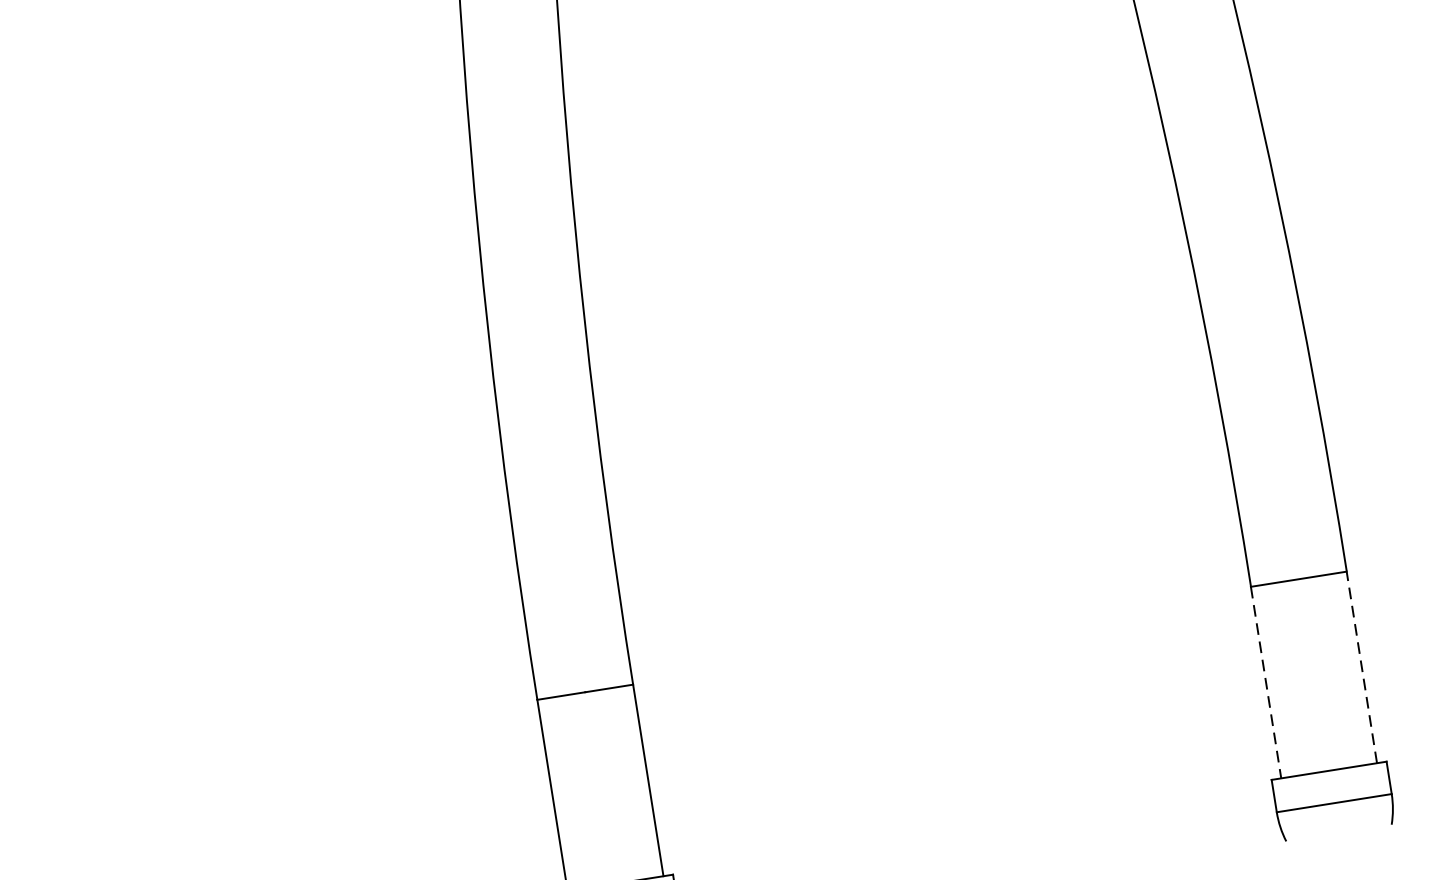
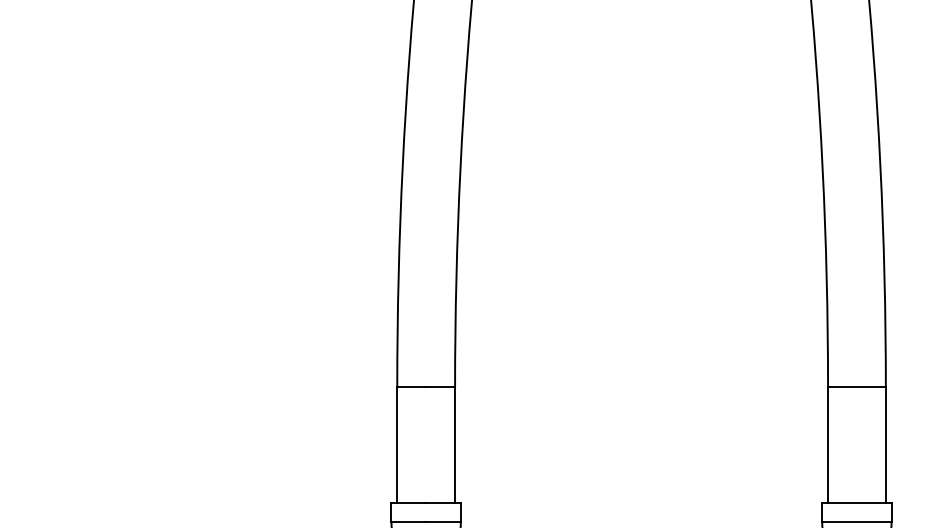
line: (1361, 667) -> (885, 444), dashed -> solid
line: (1265, 682) -> (827, 444), dashed -> solid

